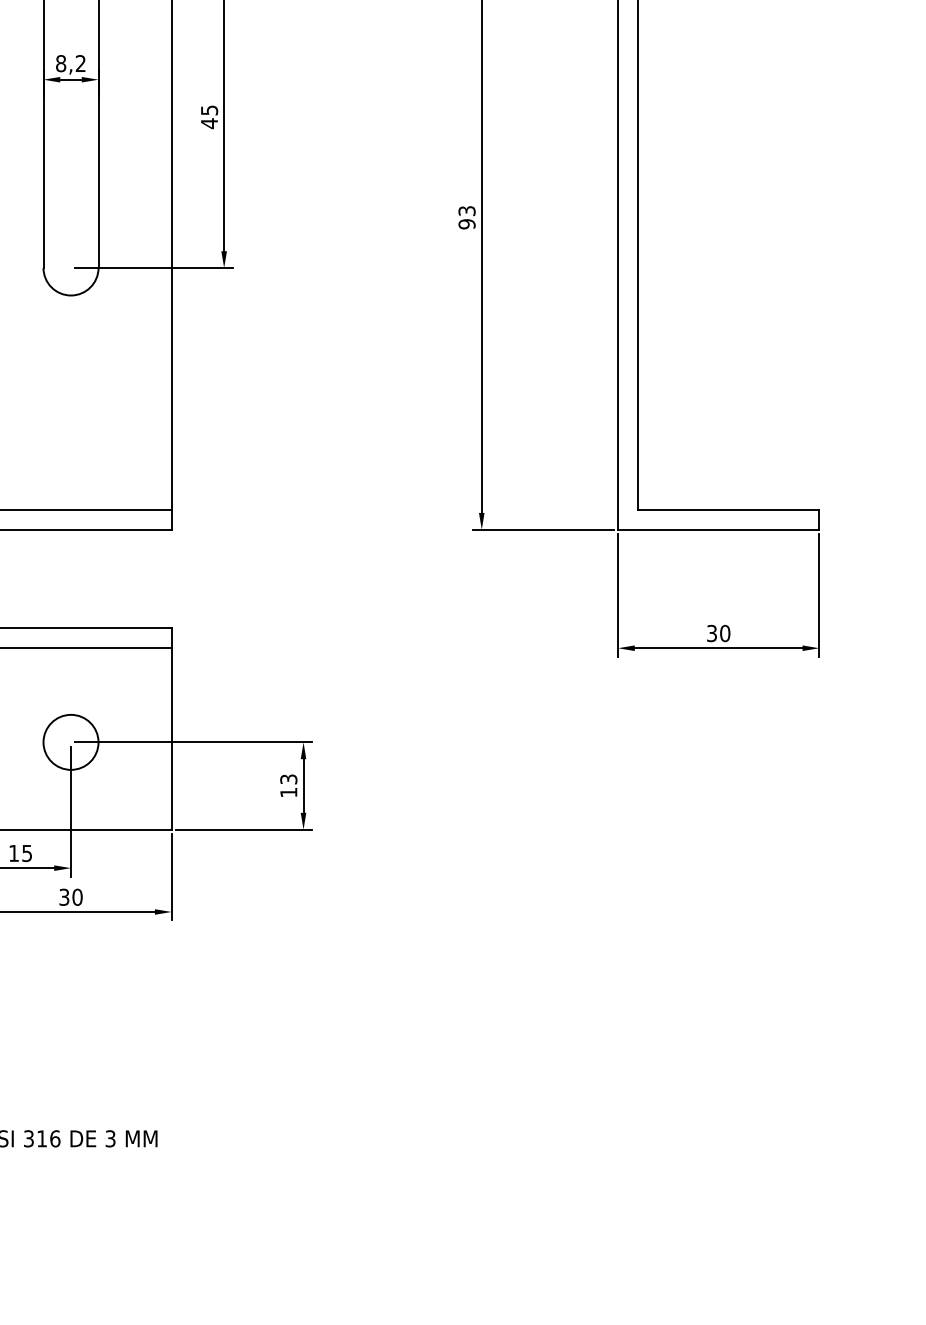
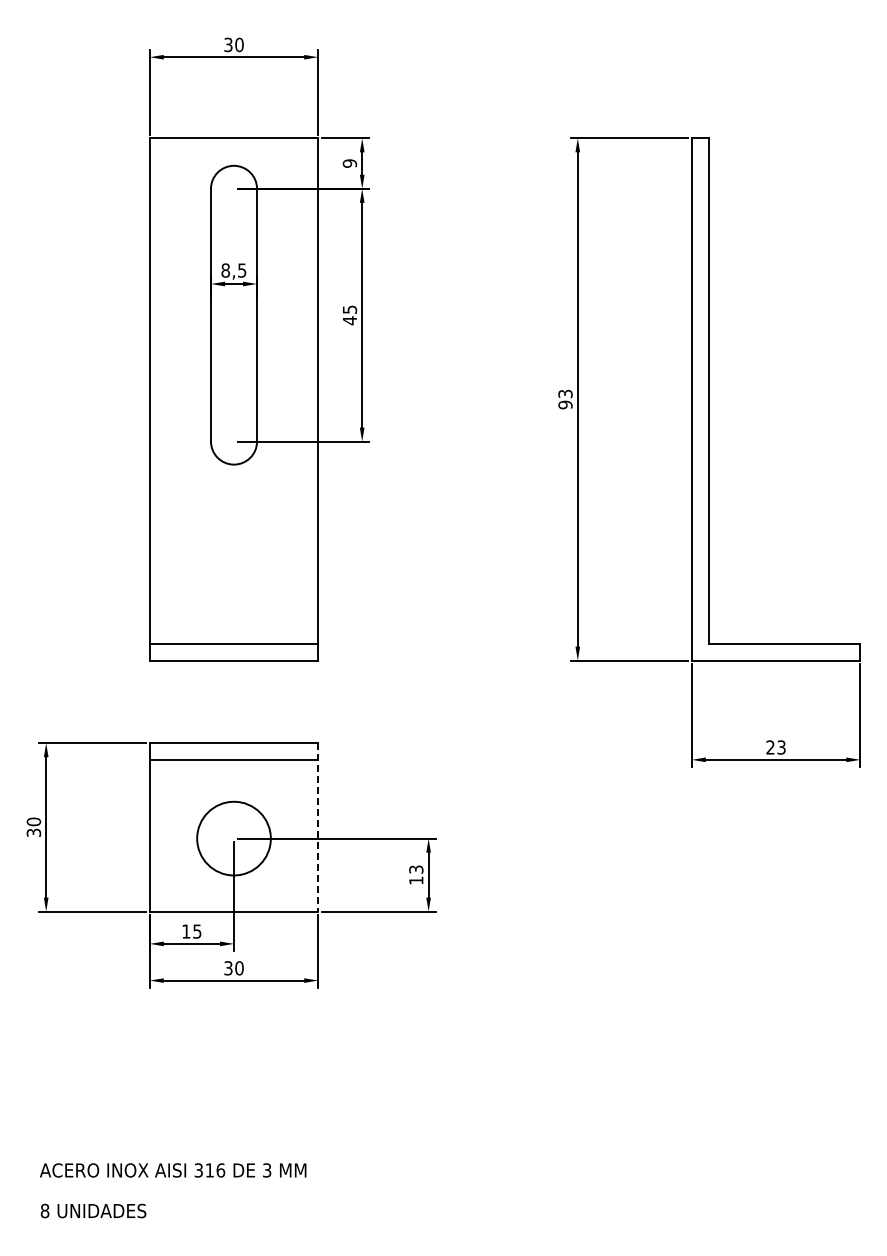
text: (81, 63) -> (242, 270), 8,2 -> 8,5
text: (717, 633) -> (775, 747), 30 -> 23
line: (171, 729) -> (318, 827), solid -> dashed
circle: (71, 742) -> (234, 838), size x1.6

